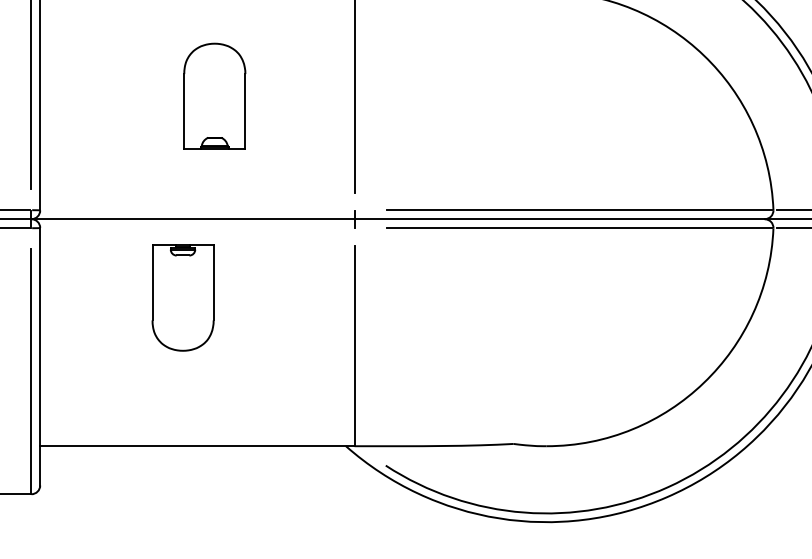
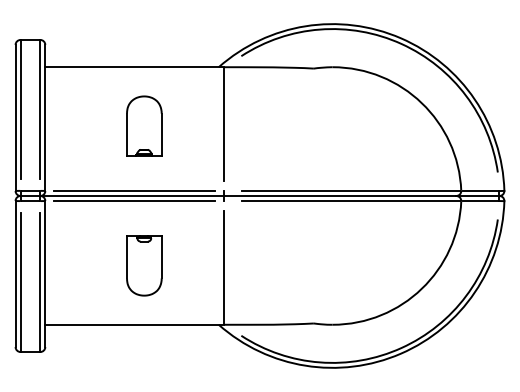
line: (197, 209) -> (134, 190), added
line: (197, 228) -> (134, 201), added
part: (183, 297) -> (144, 265), moved

